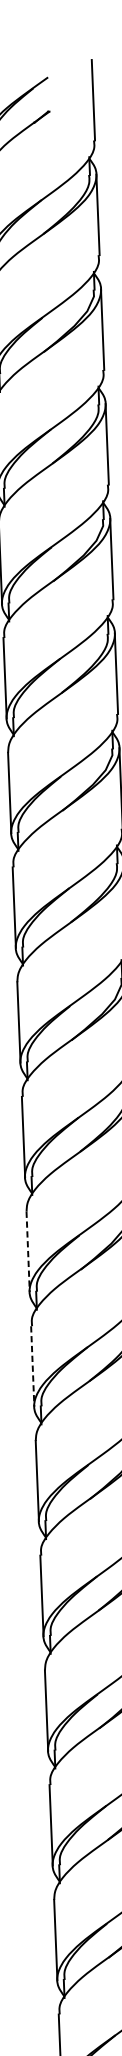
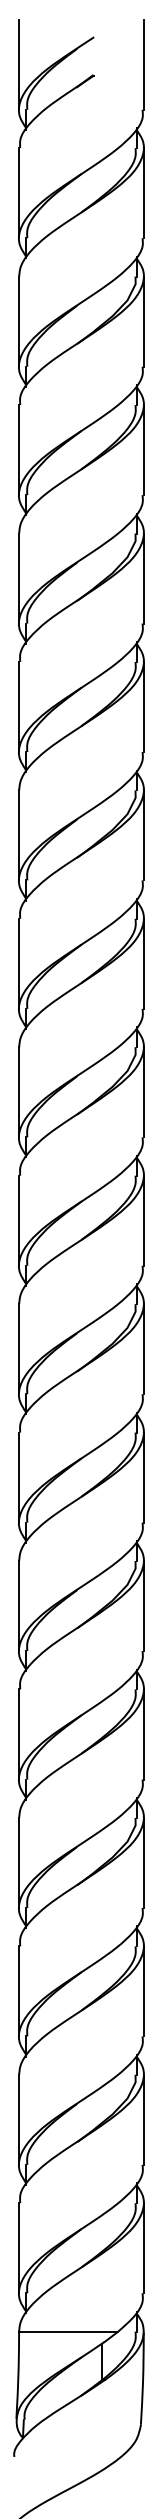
line: (28, 1252) -> (19, 1349), dashed -> solid
line: (33, 1367) -> (19, 1478), dashed -> solid

